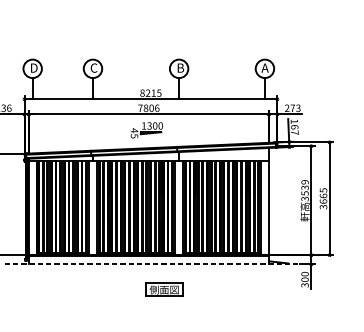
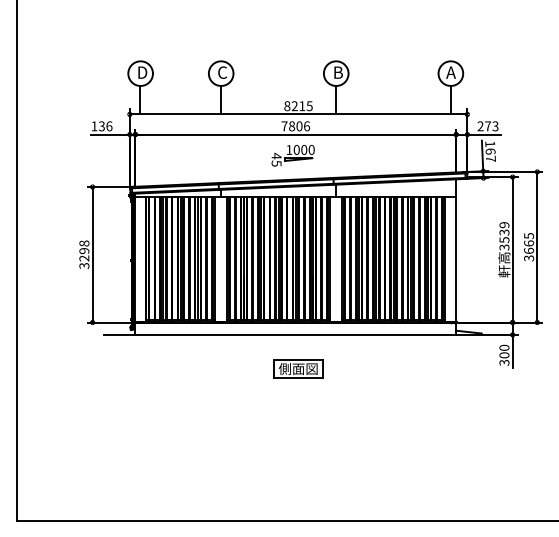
text: (149, 125) -> (296, 149), 1300 -> 1000
line: (151, 264) -> (299, 334), dashed -> solid
part: (164, 289) -> (298, 368), moved

